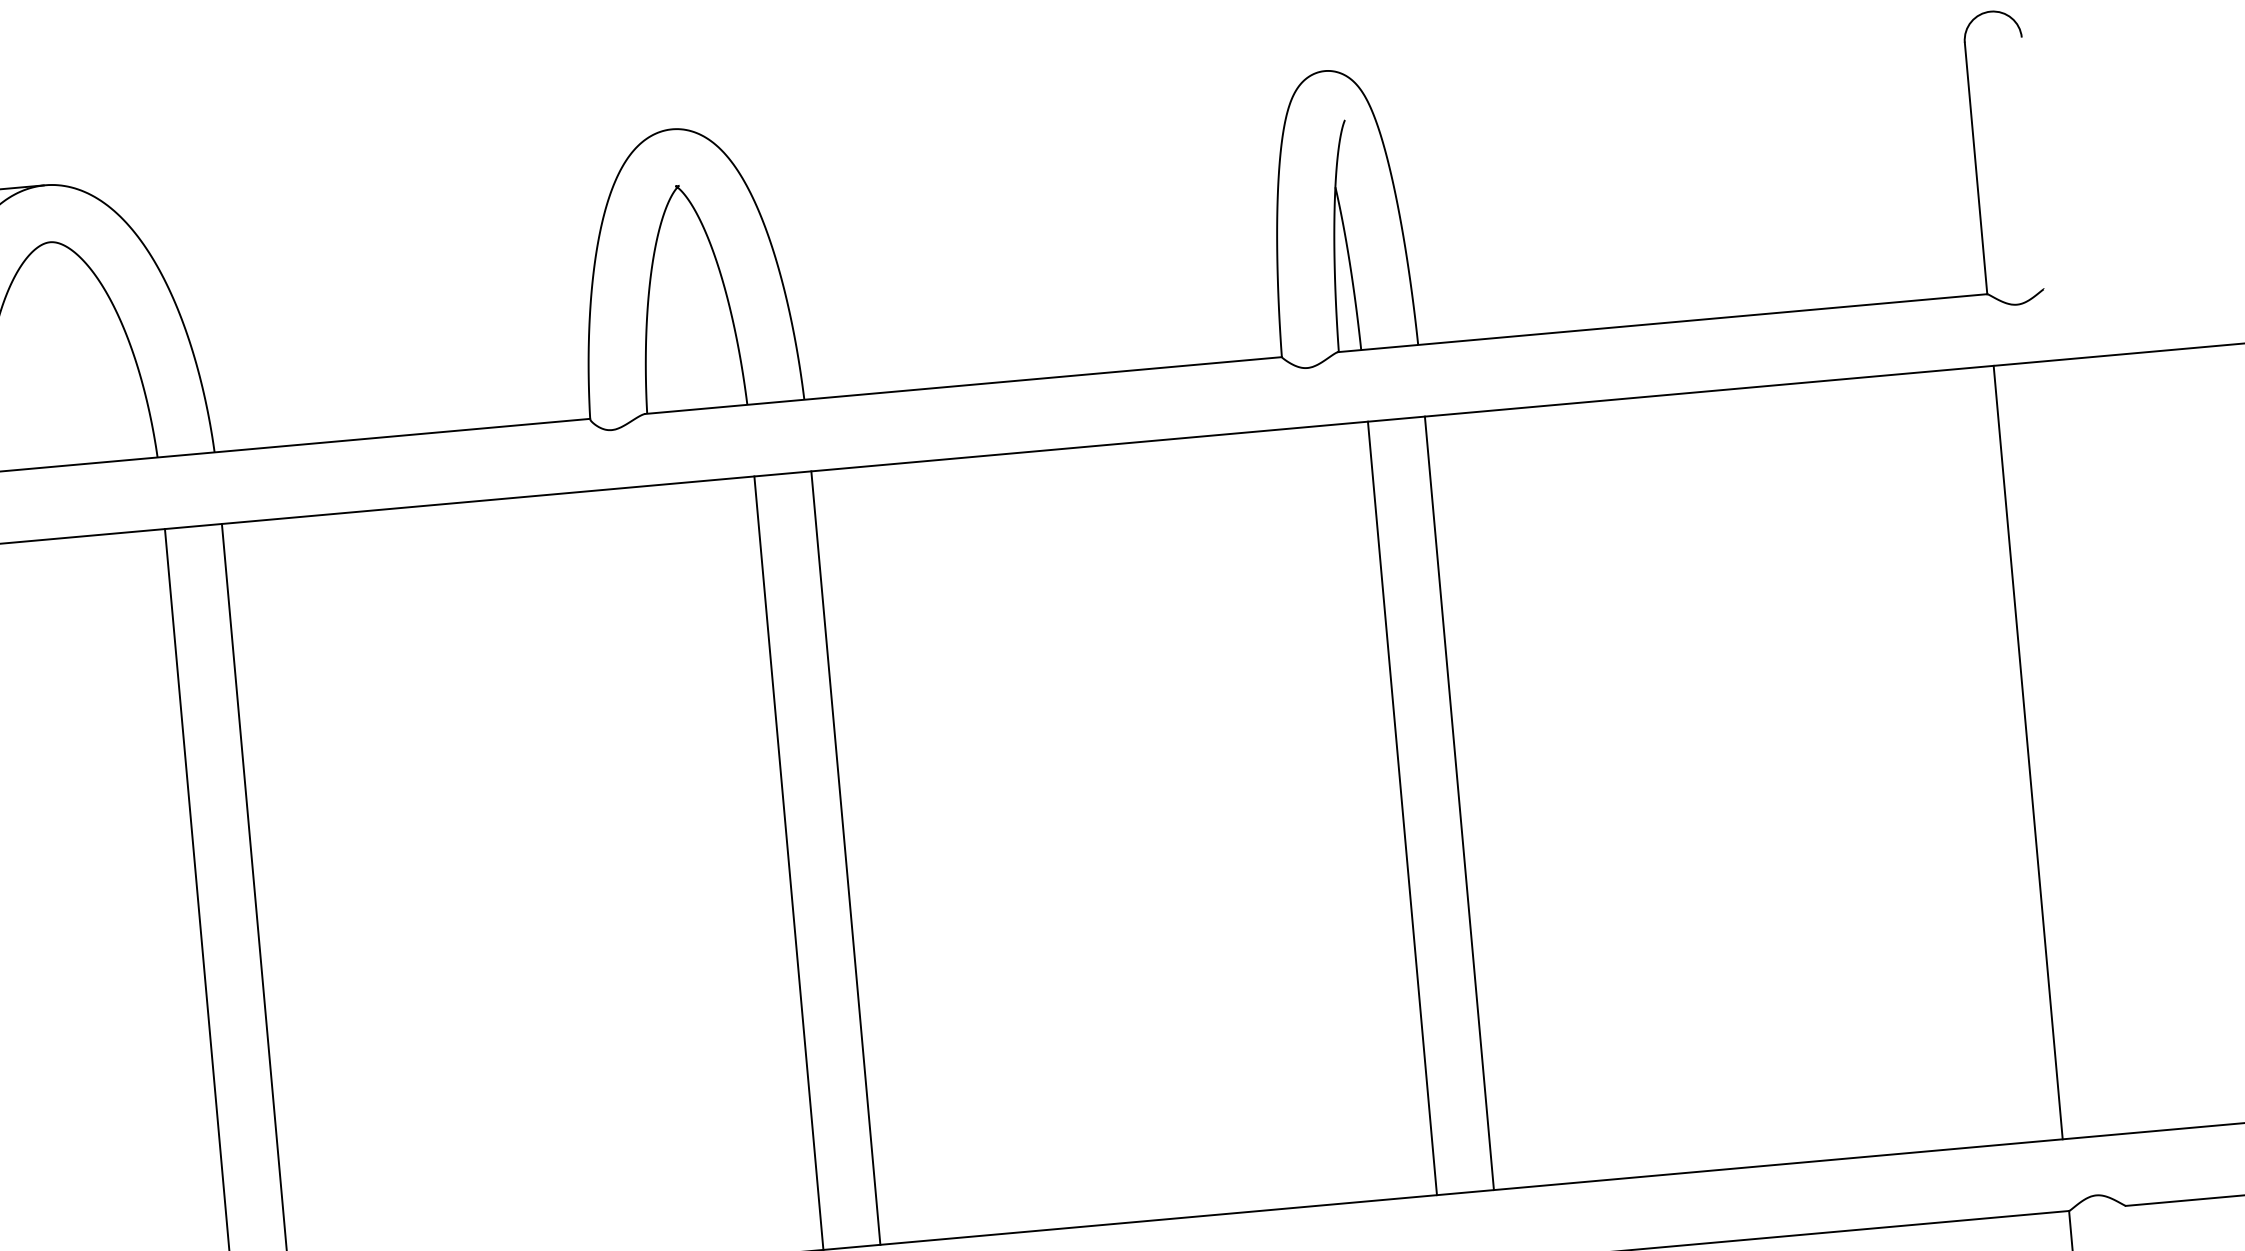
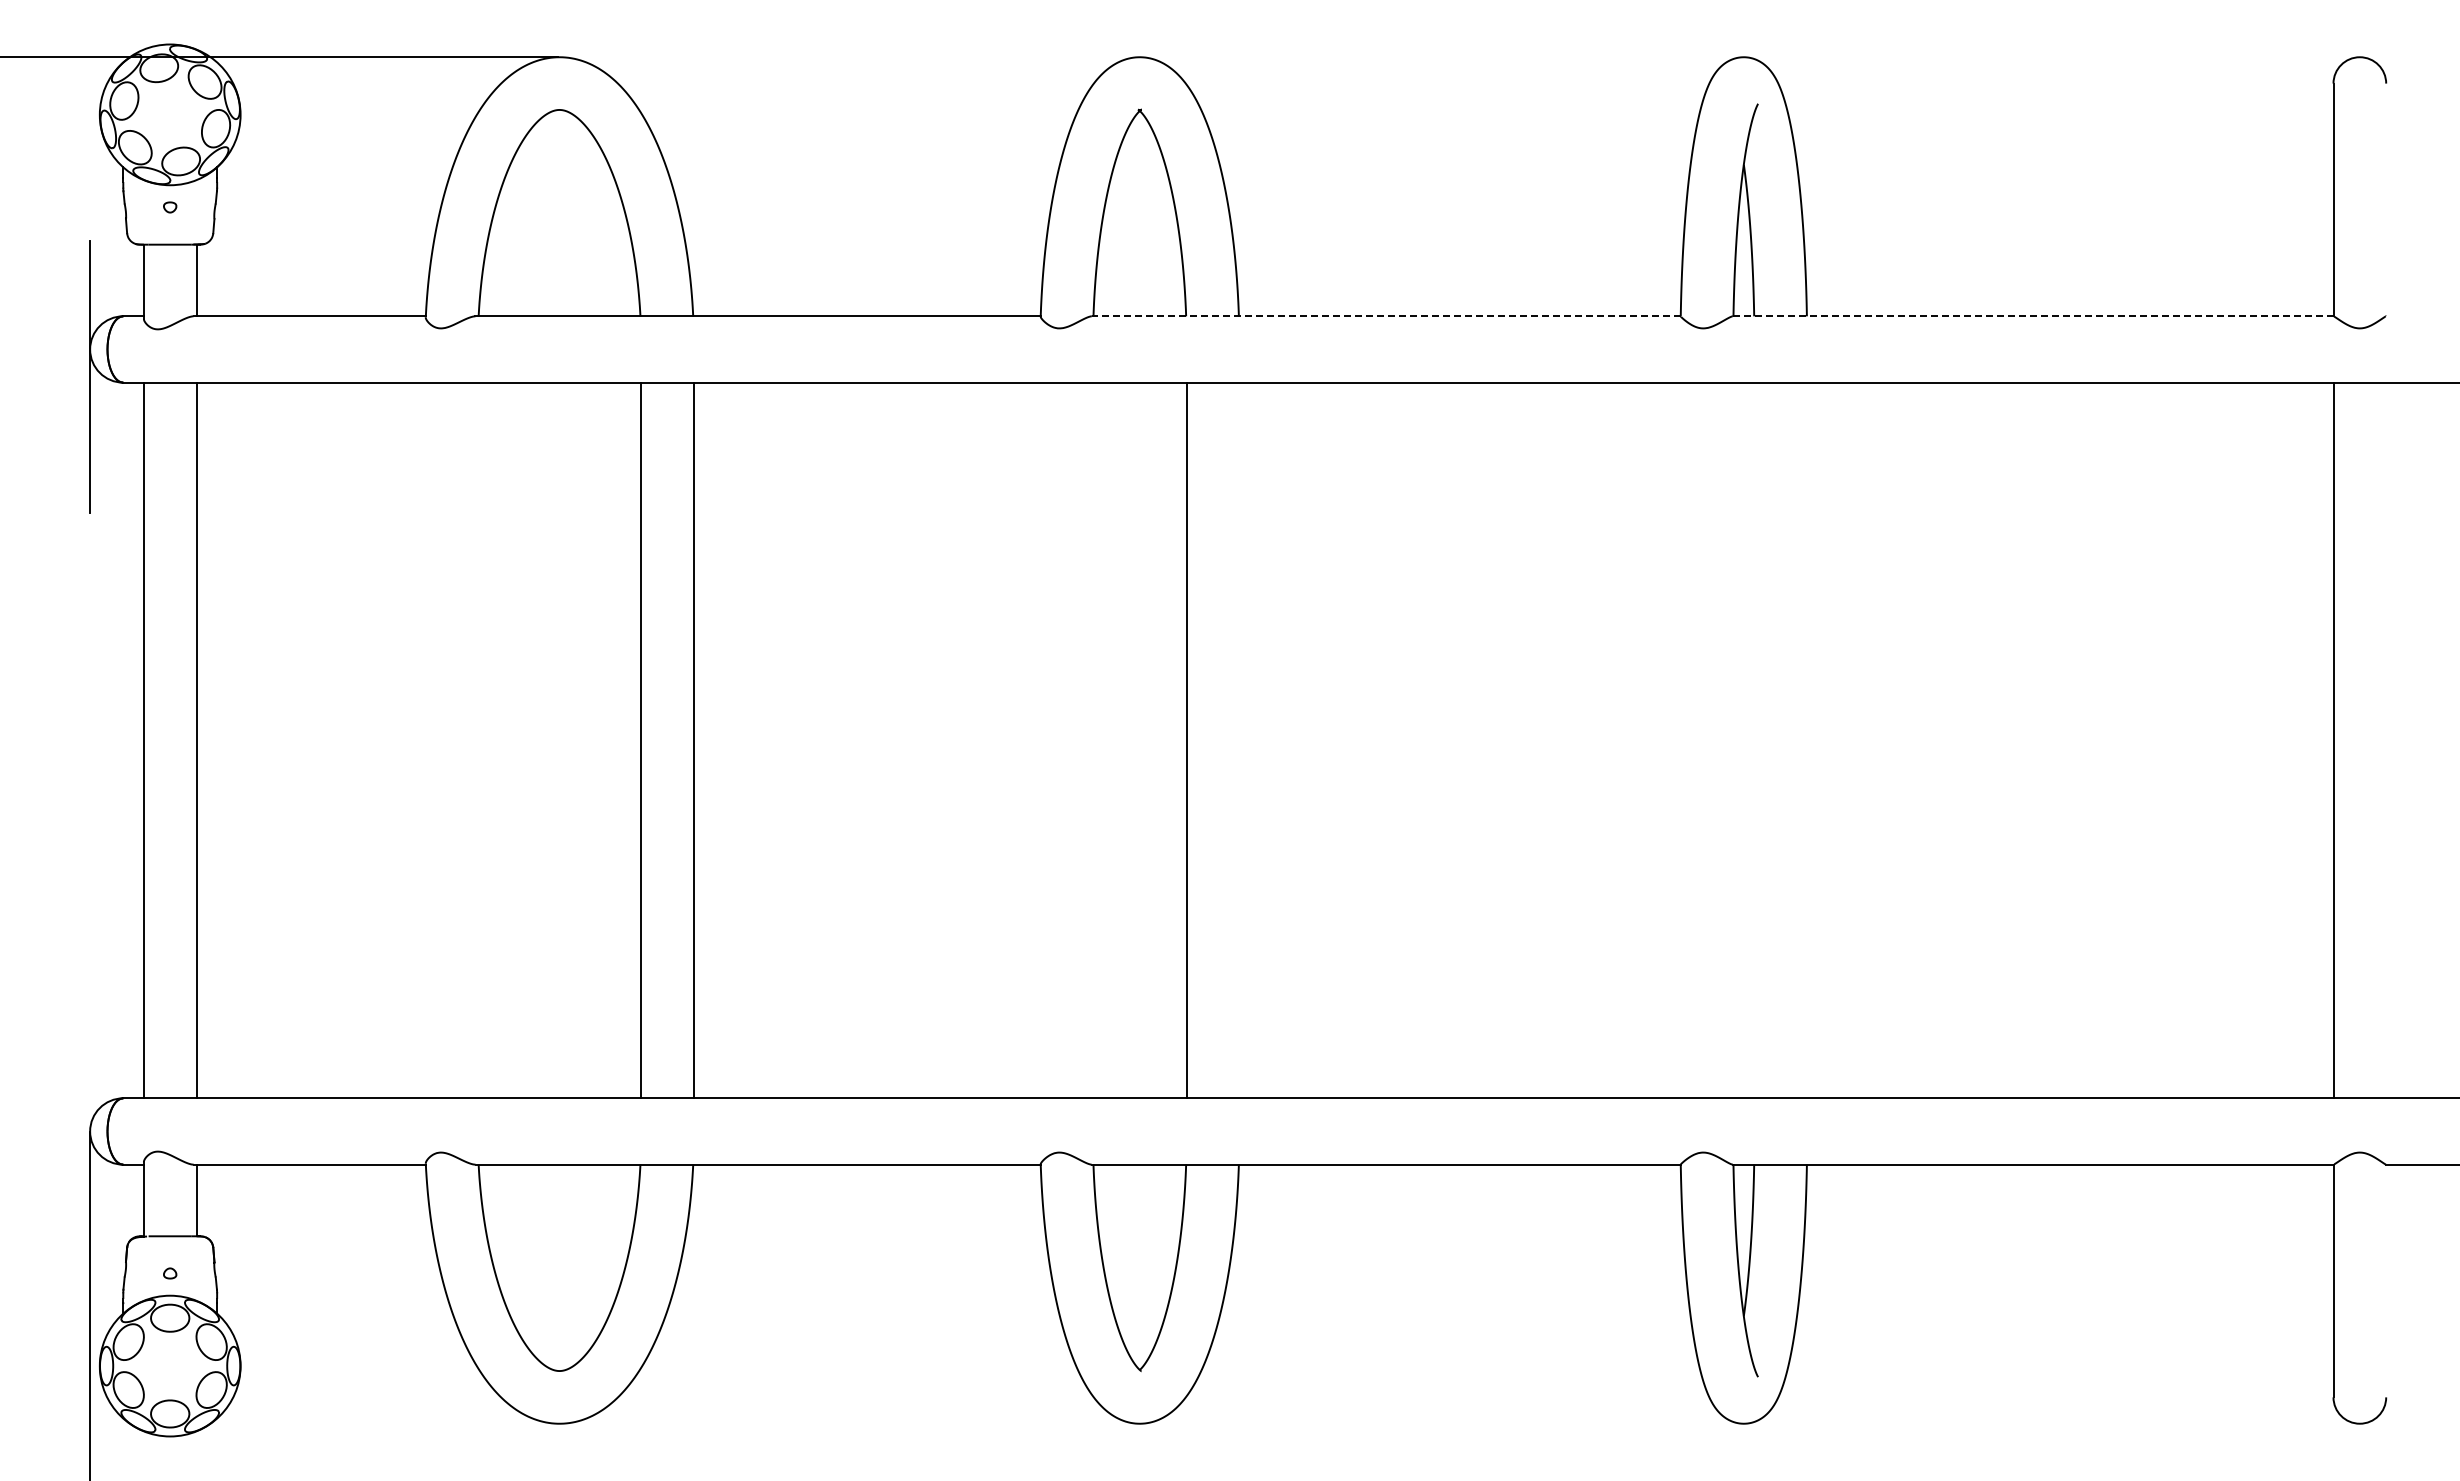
line: (1662, 323) -> (2032, 316), solid -> dashed
line: (963, 385) -> (1386, 316), solid -> dashed
line: (1459, 803) -> (1807, 740), removed
line: (1402, 808) -> (1754, 740), removed
line: (845, 858) -> (1239, 740), removed

